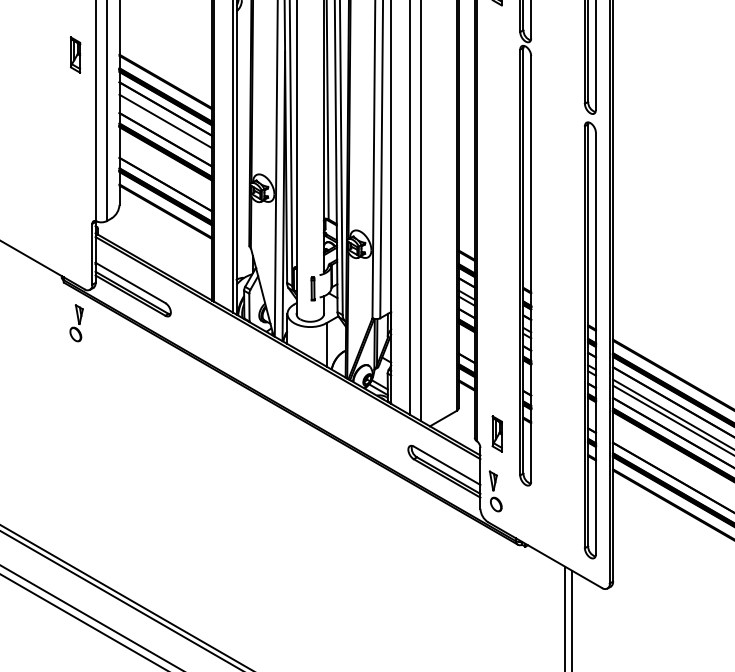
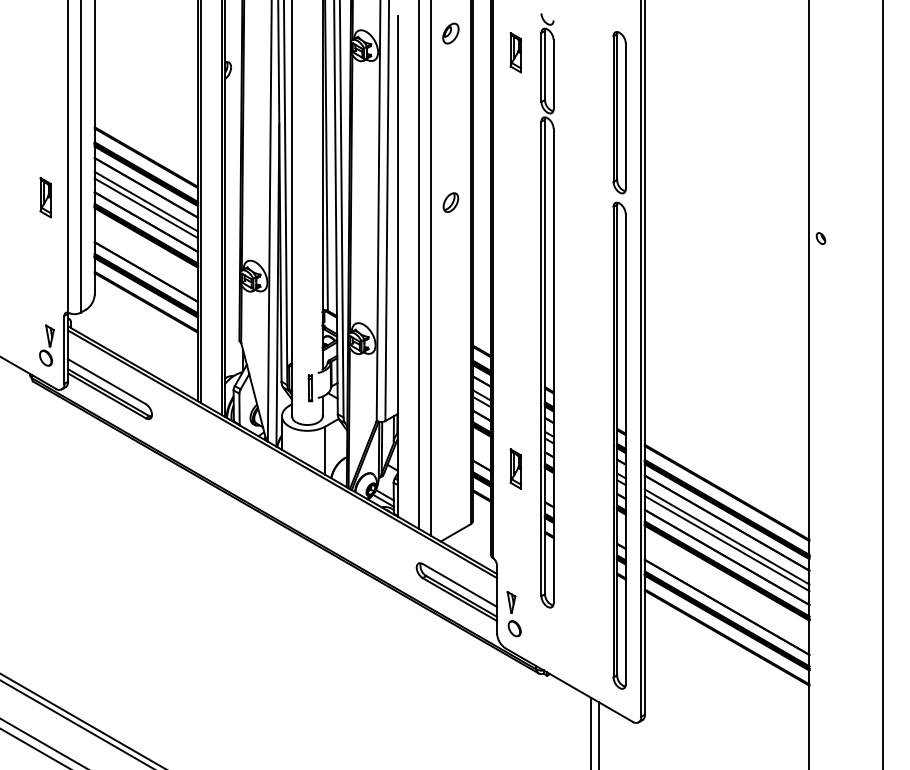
part: (75, 54) -> (45, 197), moved
part: (438, 122) -> (450, 202), added
line: (165, 127) -> (145, 208), added
part: (76, 323) -> (46, 345), moved
part: (496, 433) -> (515, 468), moved

